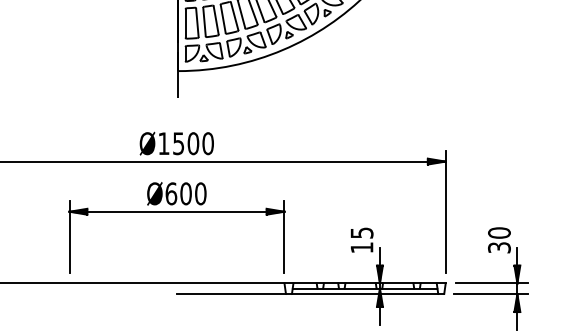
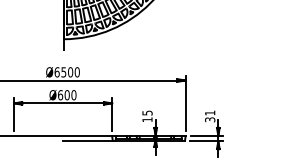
text: (162, 144) -> (56, 72), Ø1500 -> Ø6500
text: (500, 231) -> (210, 112), 30 -> 31

